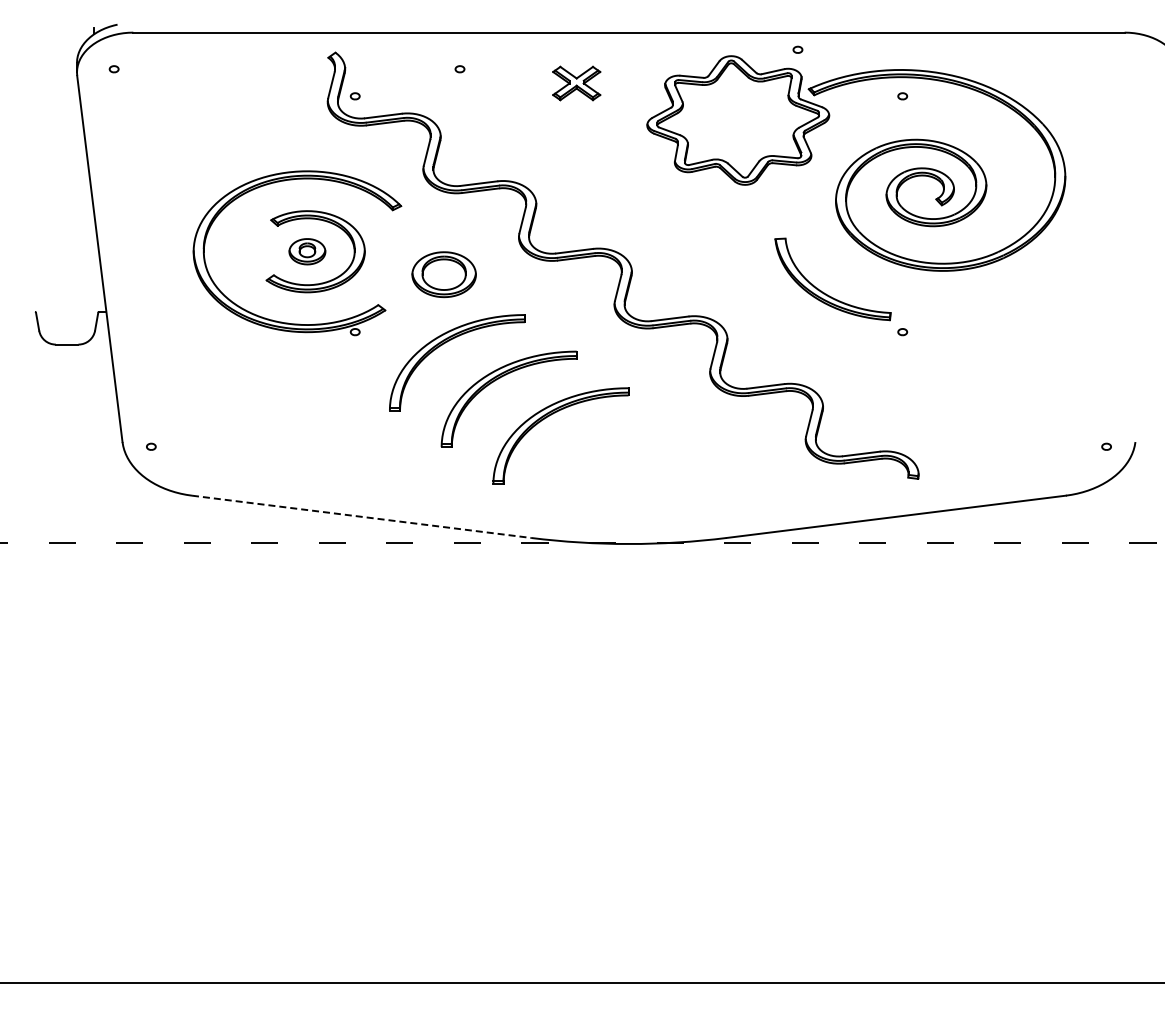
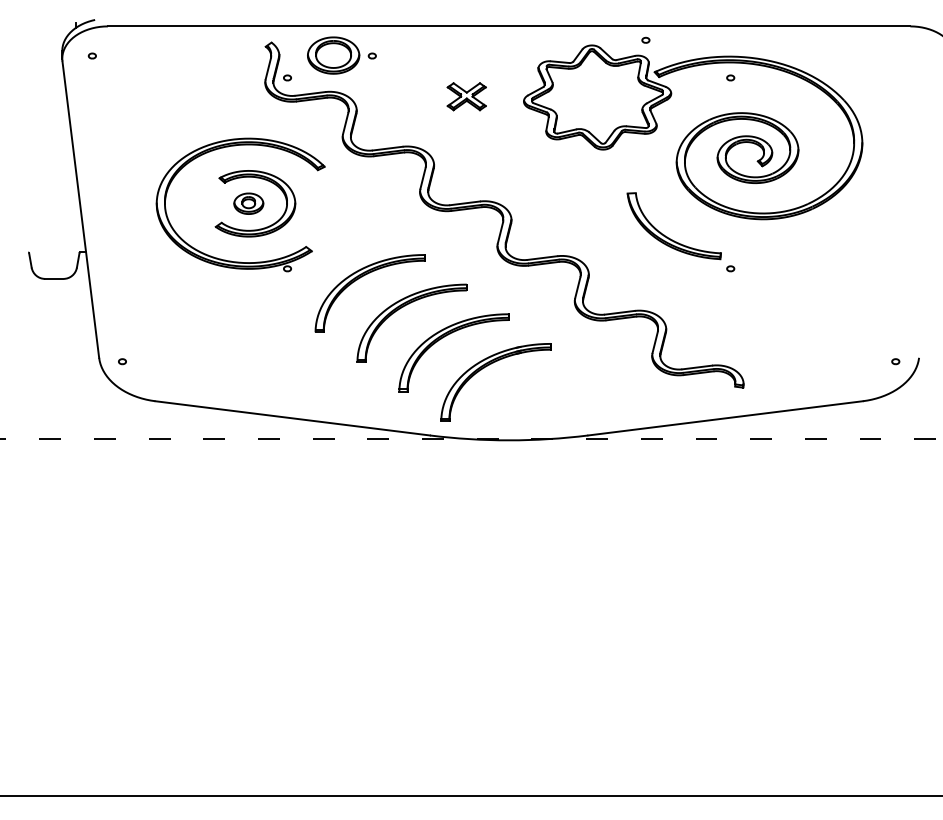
part: (576, 83) -> (466, 96), moved
part: (443, 274) -> (333, 55), moved
part: (599, 454) -> (485, 367), added
line: (361, 516) -> (292, 418), dashed -> solid

